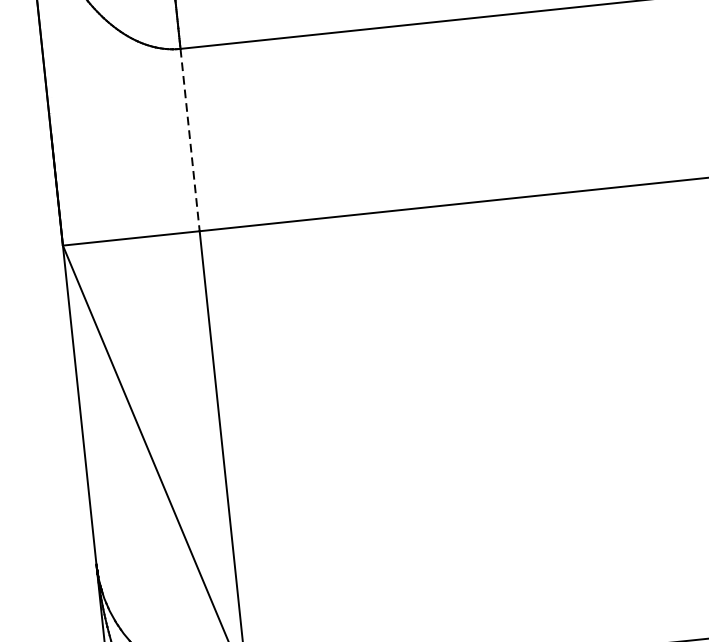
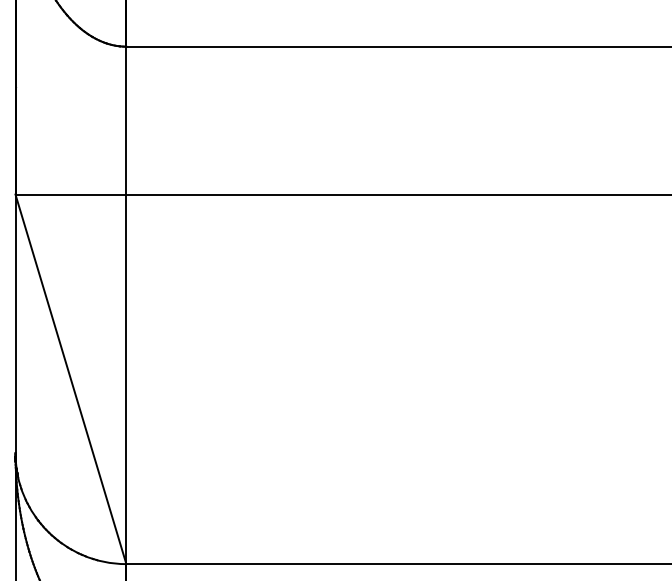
line: (190, 139) -> (126, 120), dashed -> solid

